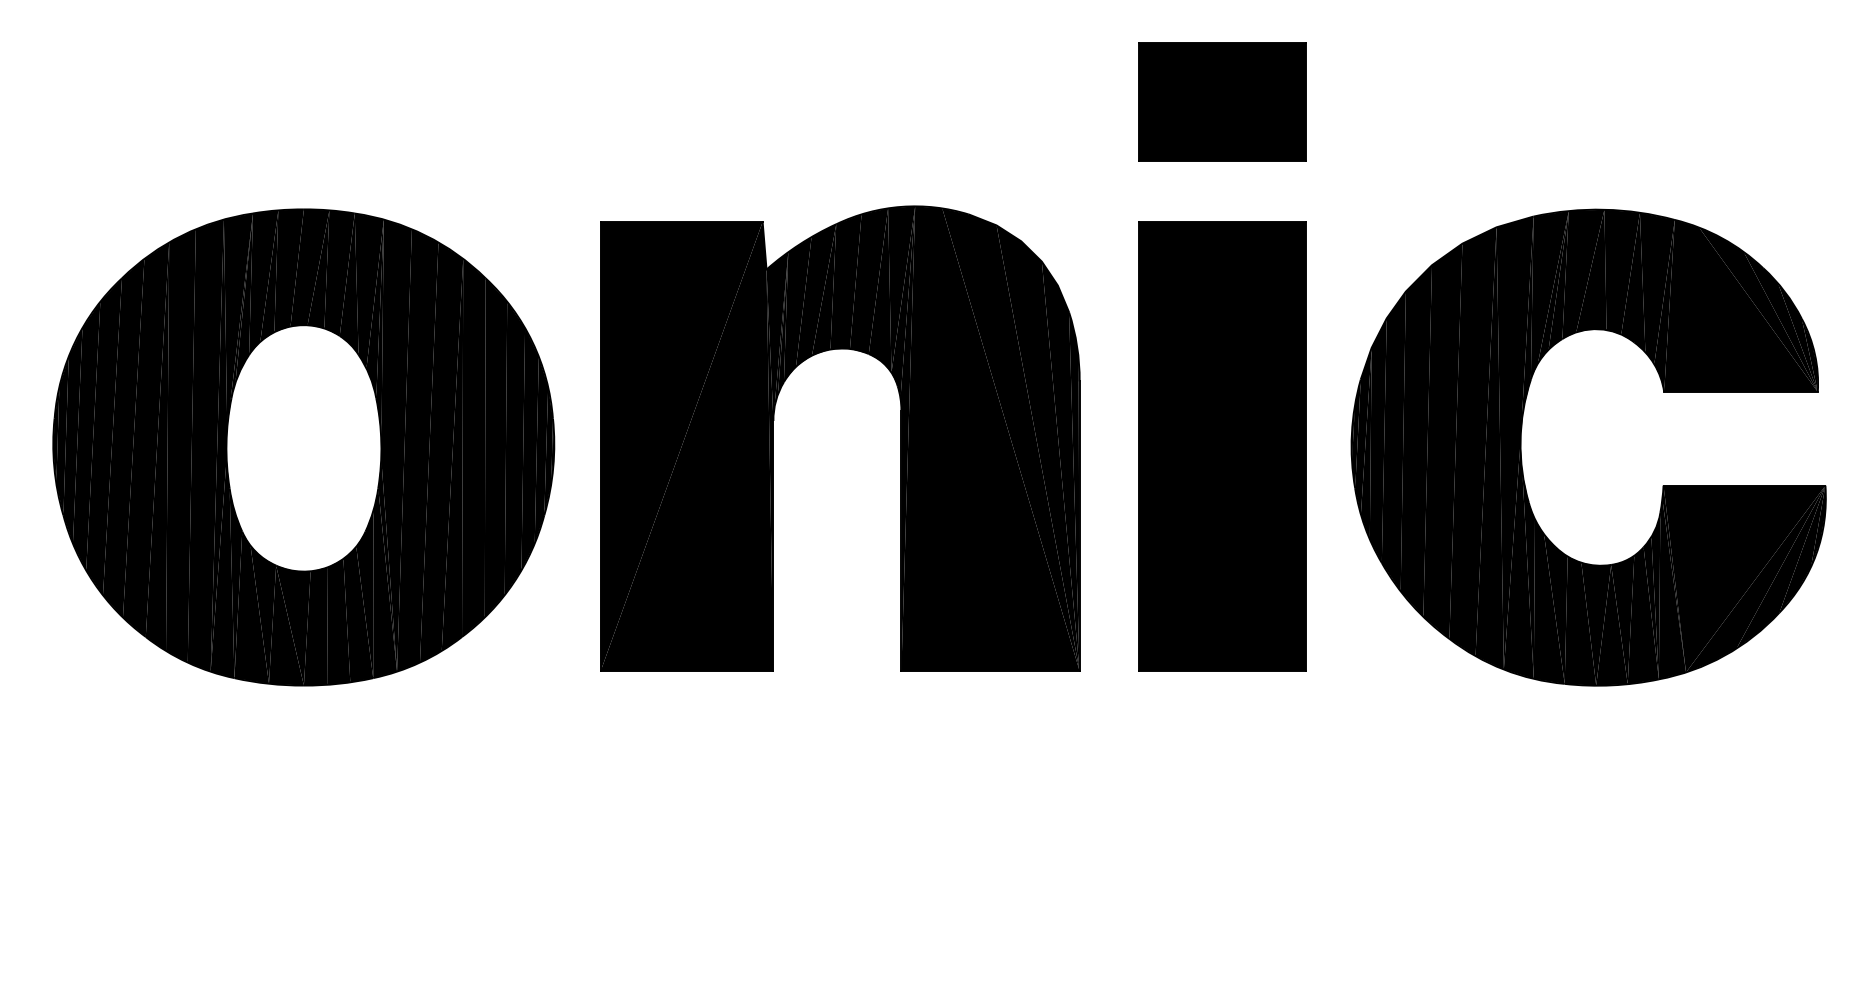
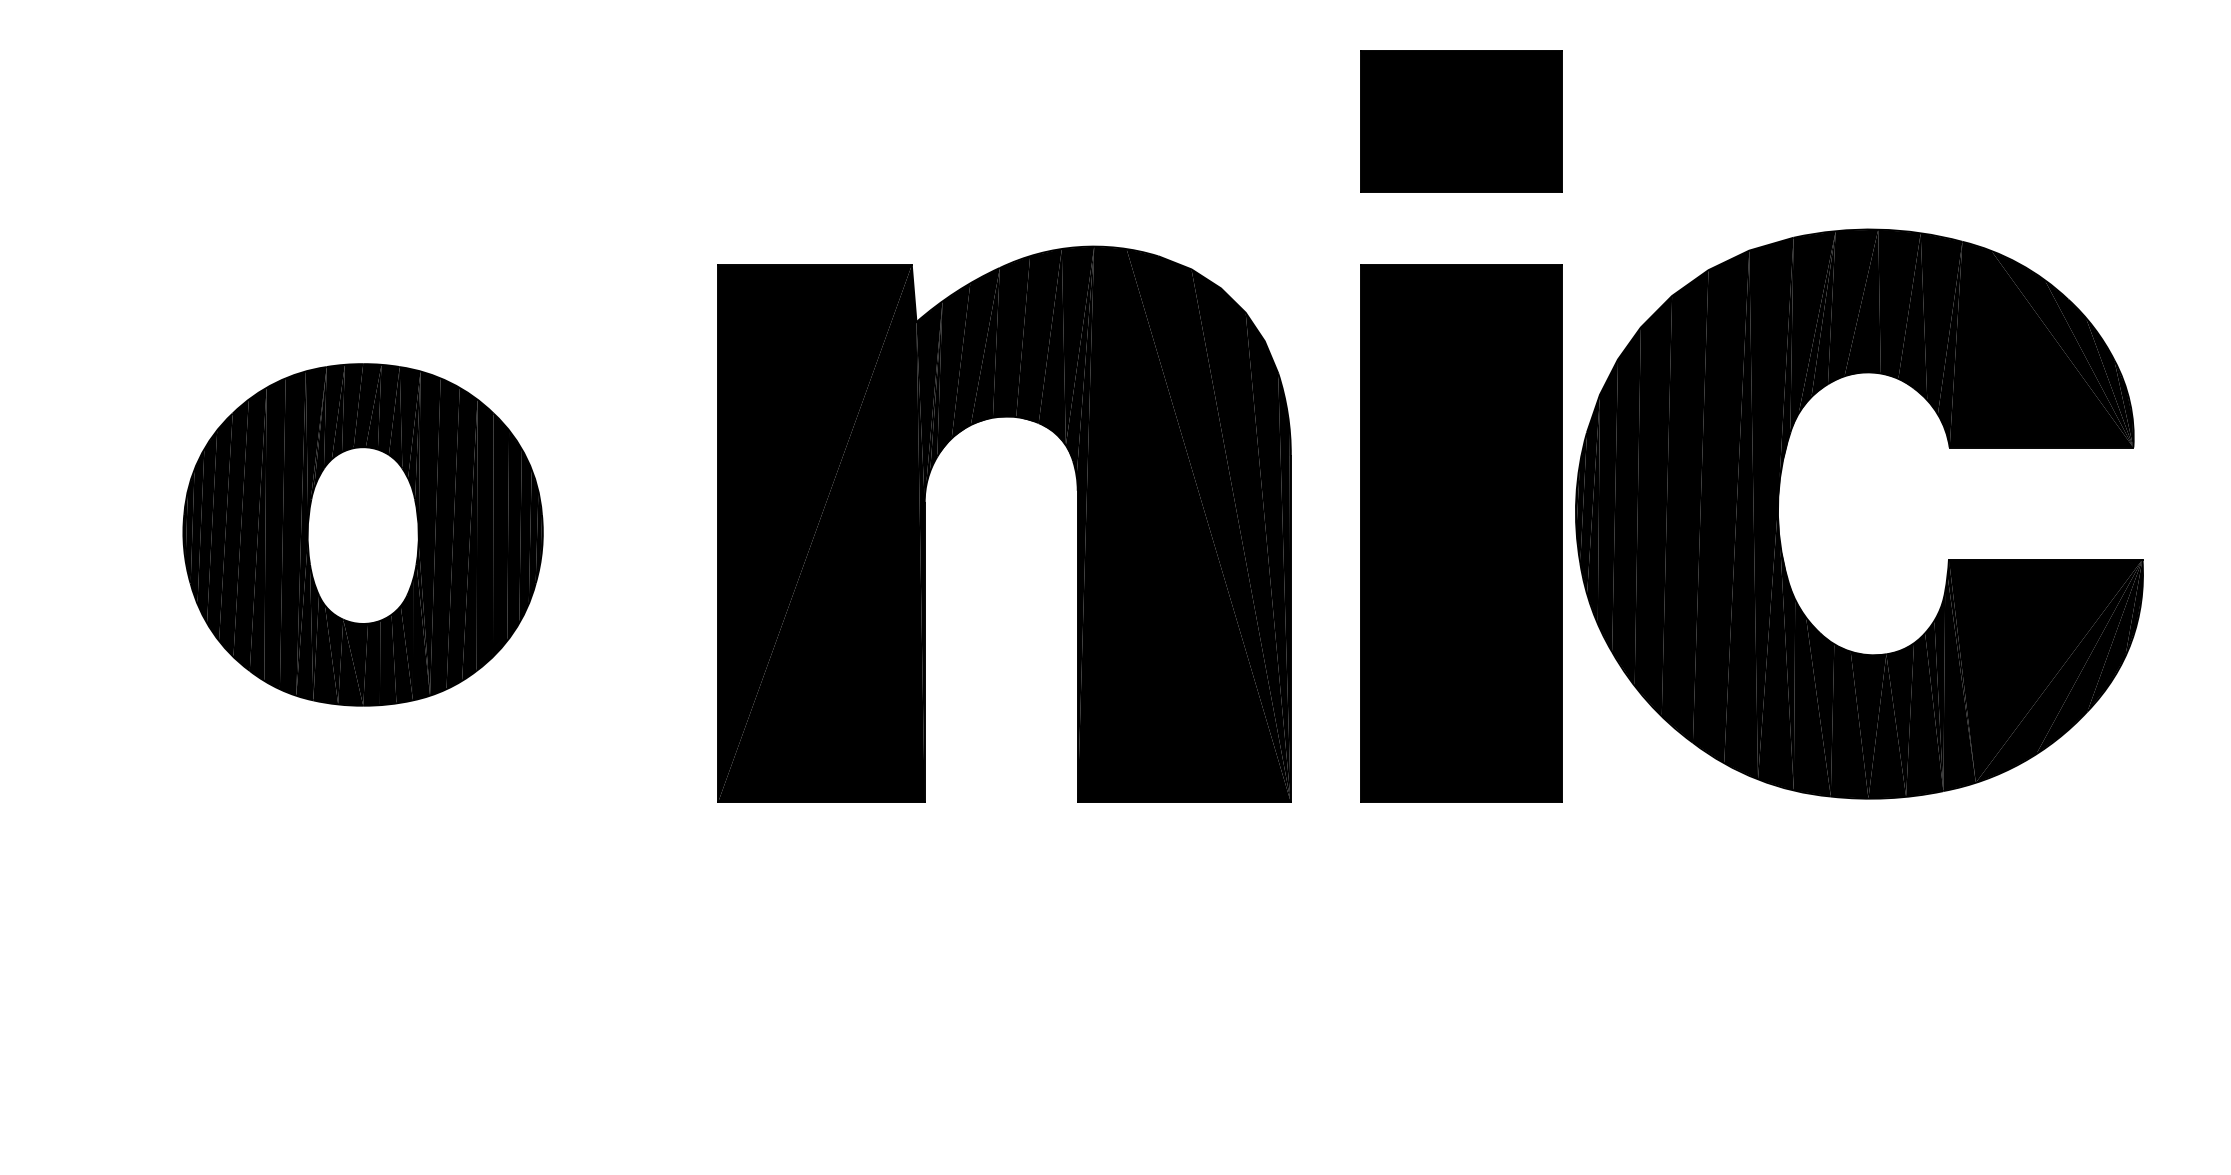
part: (303, 447) -> (362, 534), size x0.6
part: (1521, 452) -> (1779, 519), moved

